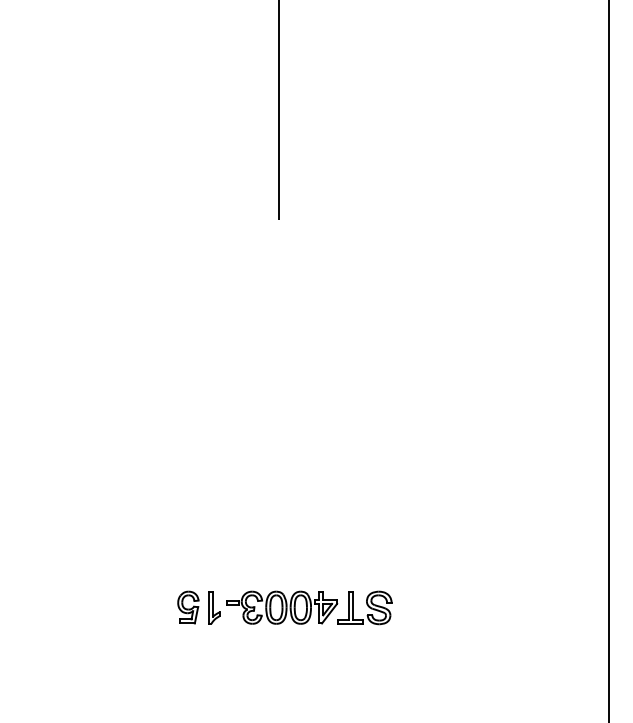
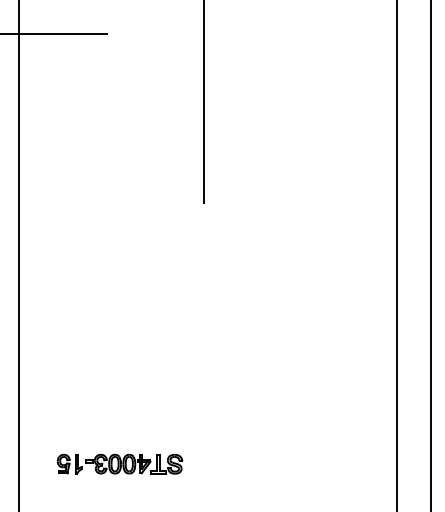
part: (283, 606) -> (119, 463), moved

